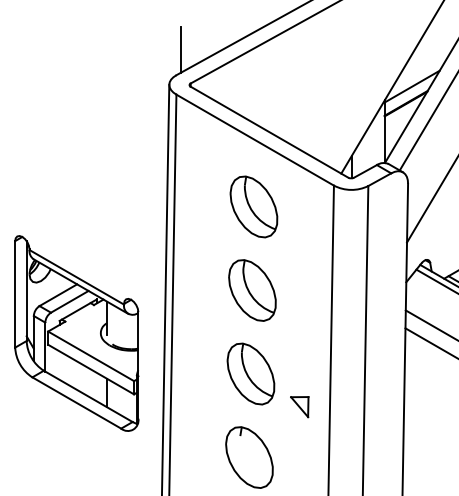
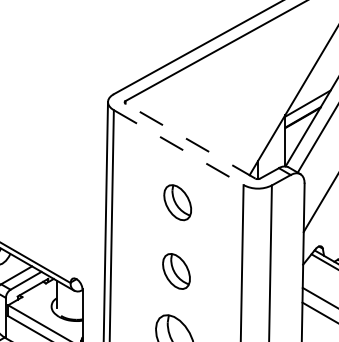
line: (181, 49) -> (118, 73), removed
line: (269, 132) -> (190, 141), solid -> dashed
line: (255, 140) -> (178, 147), solid -> dashed
part: (253, 206) -> (177, 202), size x0.7
part: (252, 290) -> (176, 271), size x0.7

